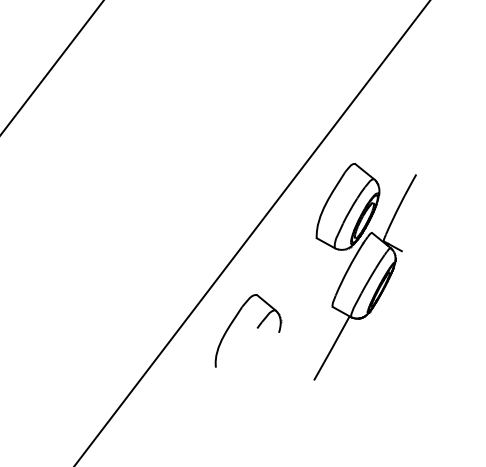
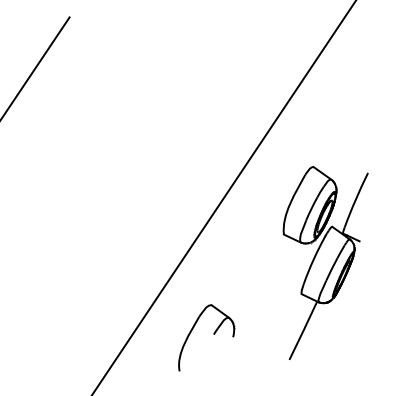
part: (364, 271) -> (327, 261), moved
part: (256, 327) -> (213, 333), moved

